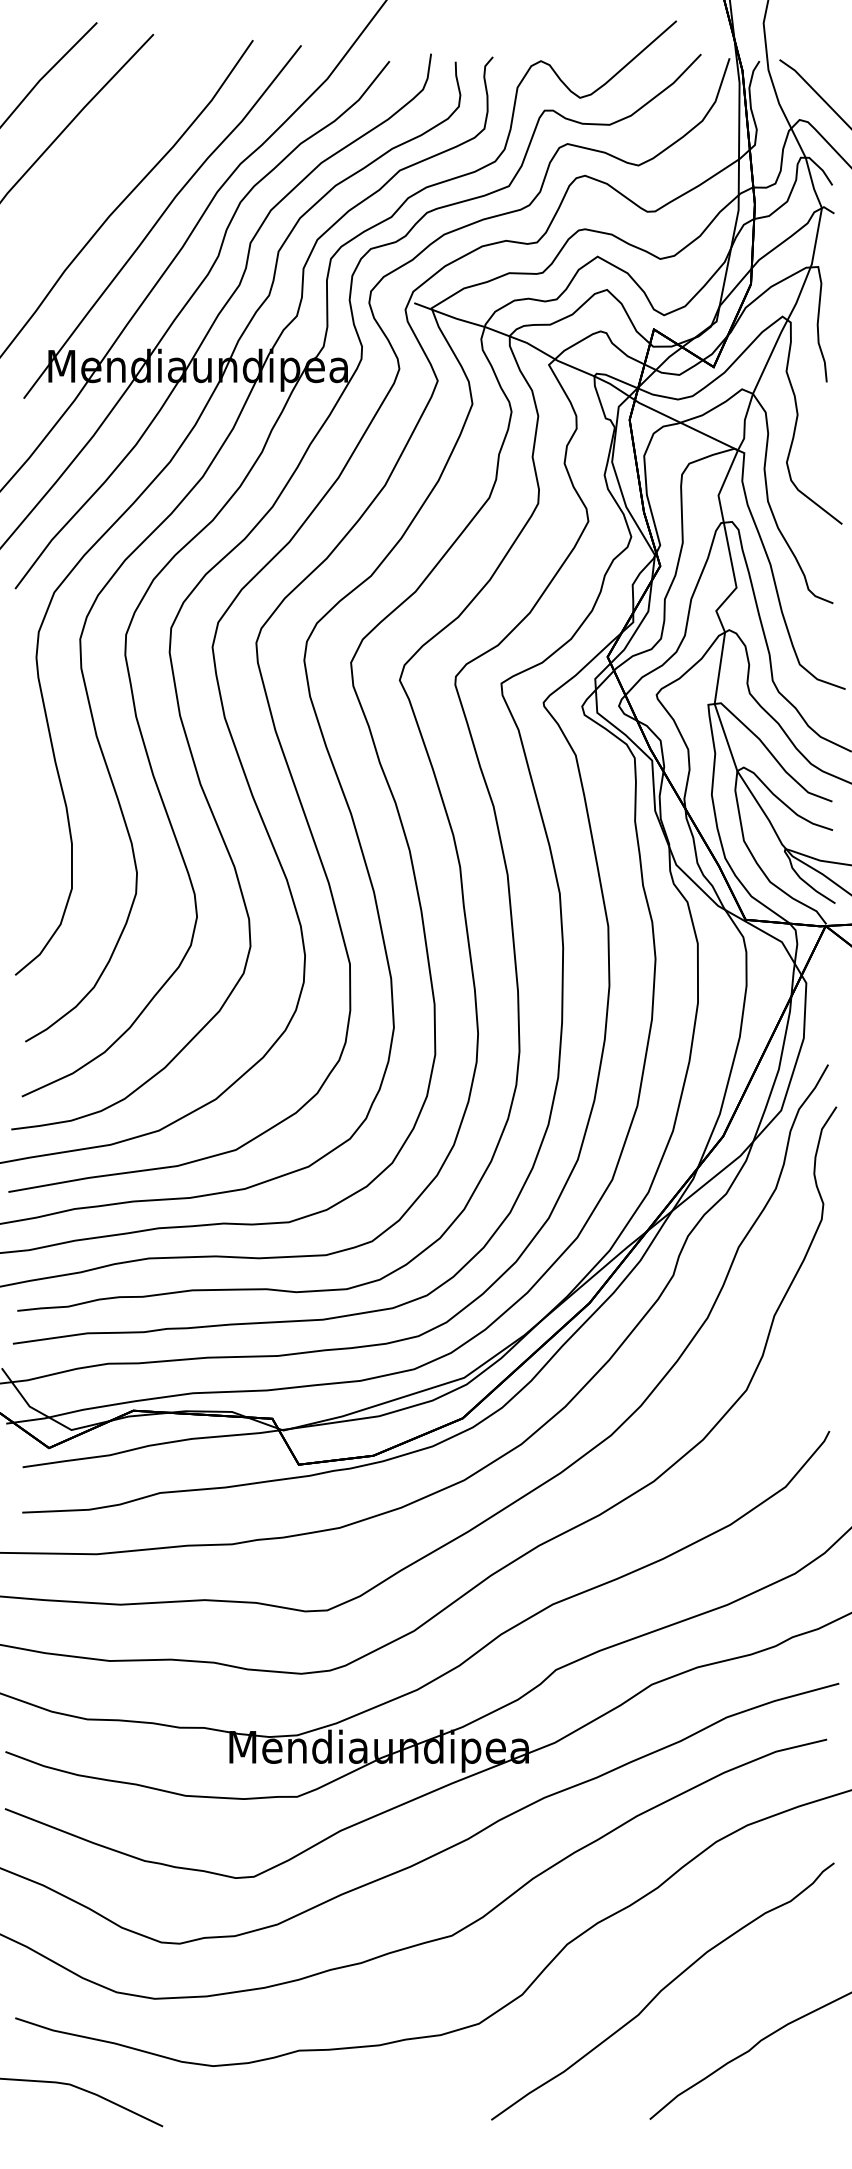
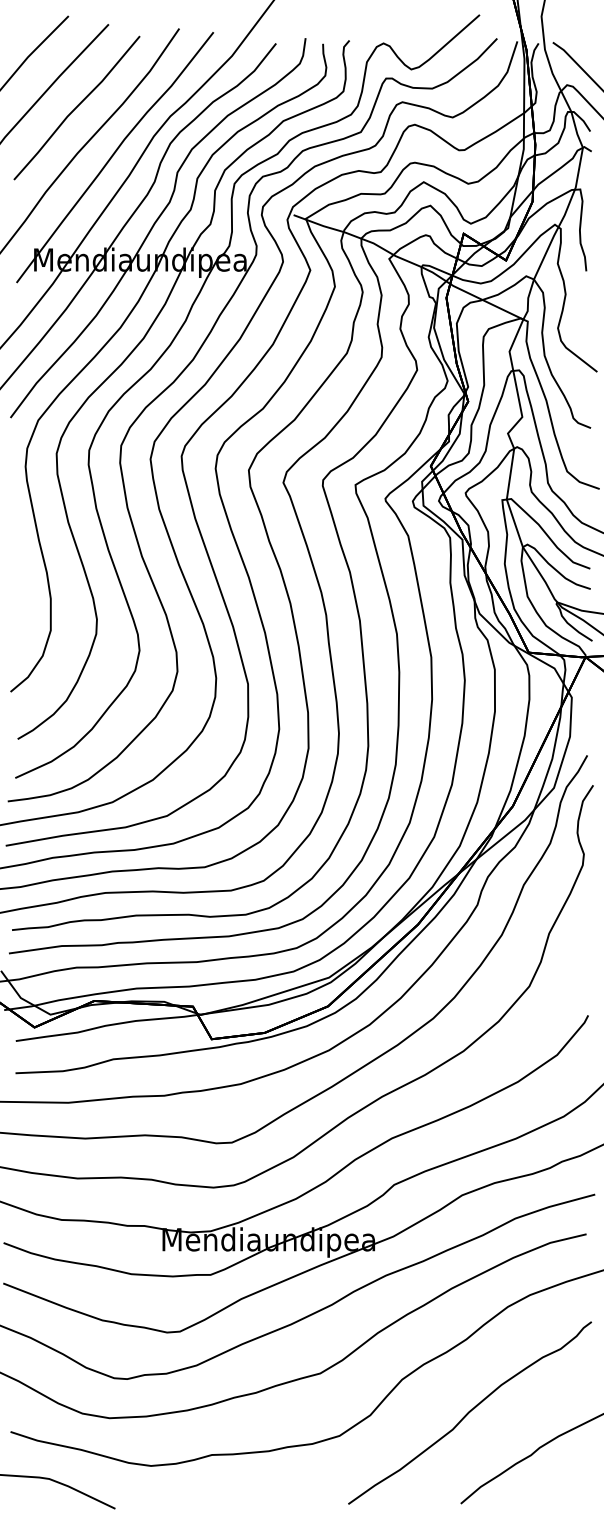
line: (108, 151) -> (76, 107), added

